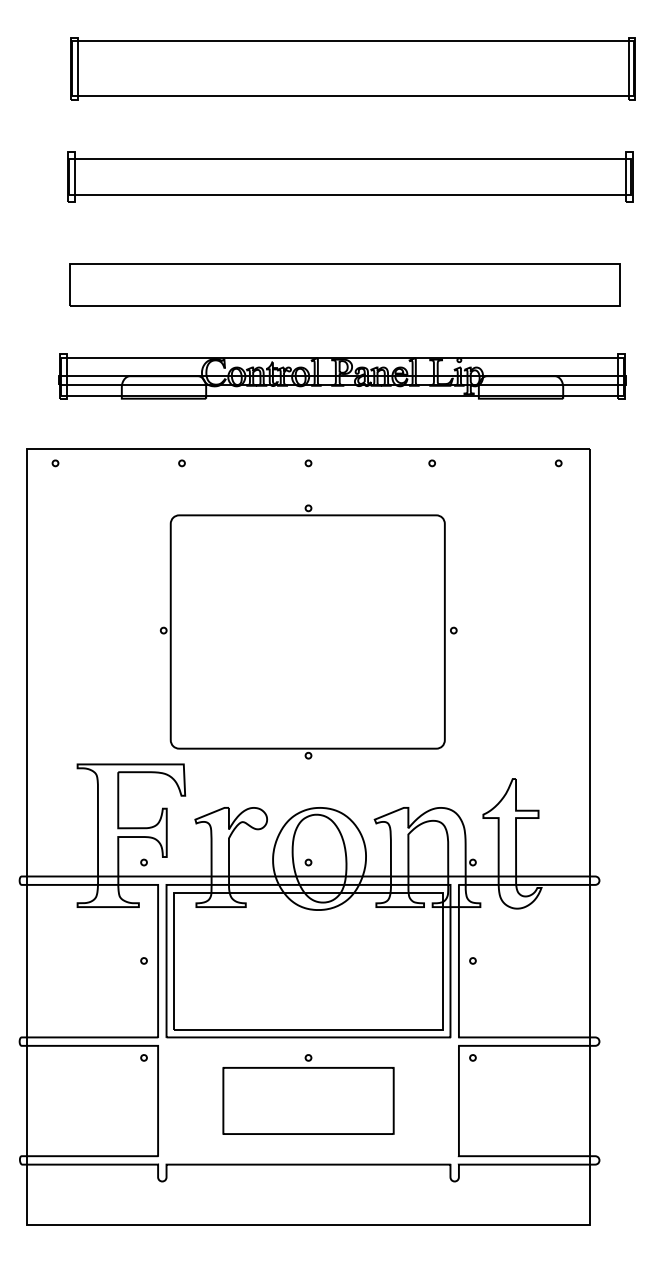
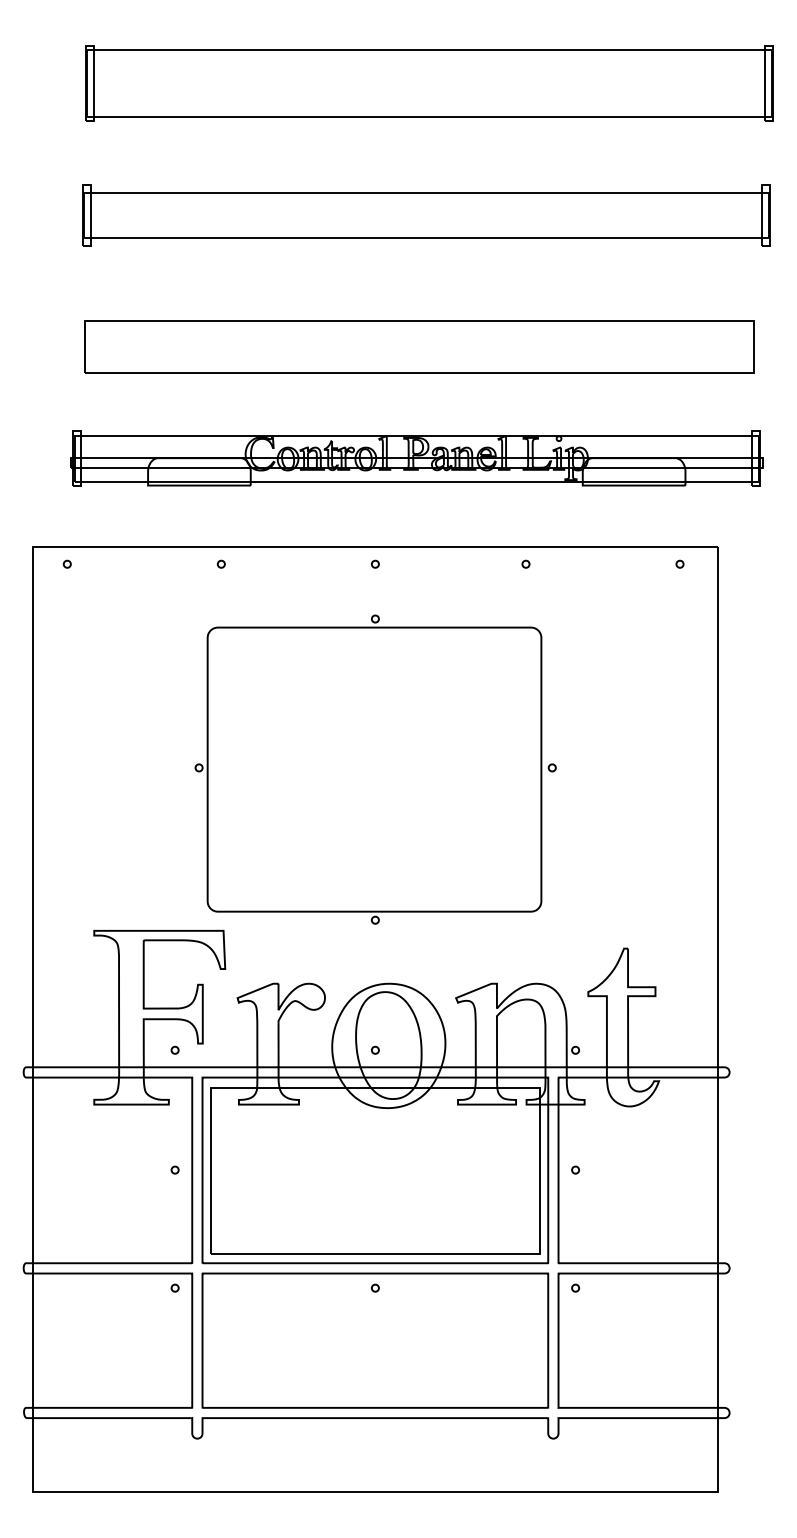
part: (308, 1100) -> (375, 1340), size x1.67

